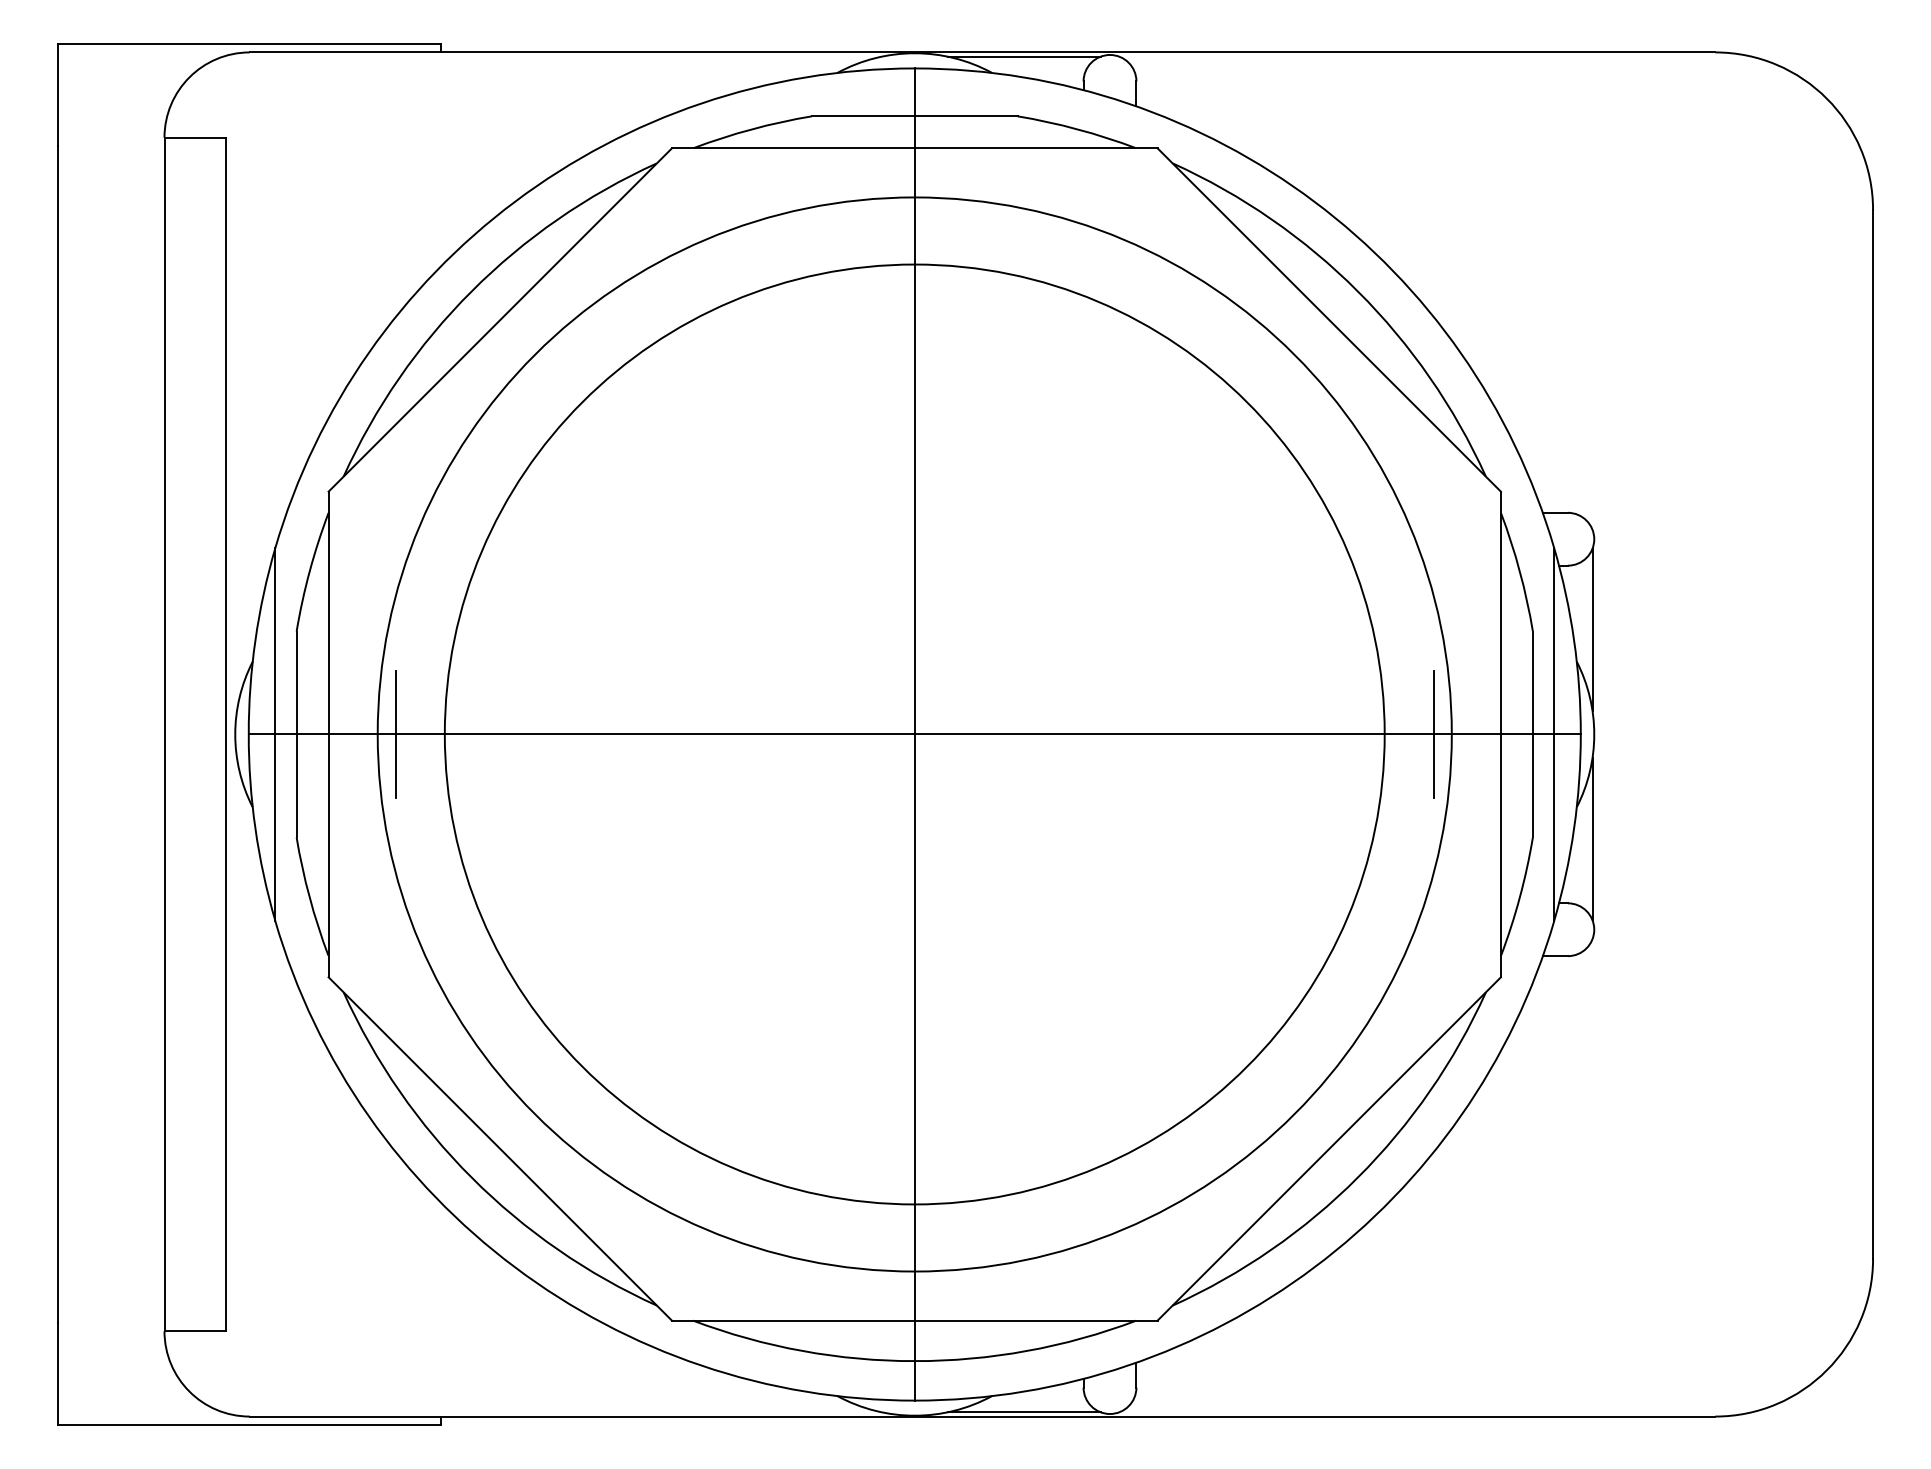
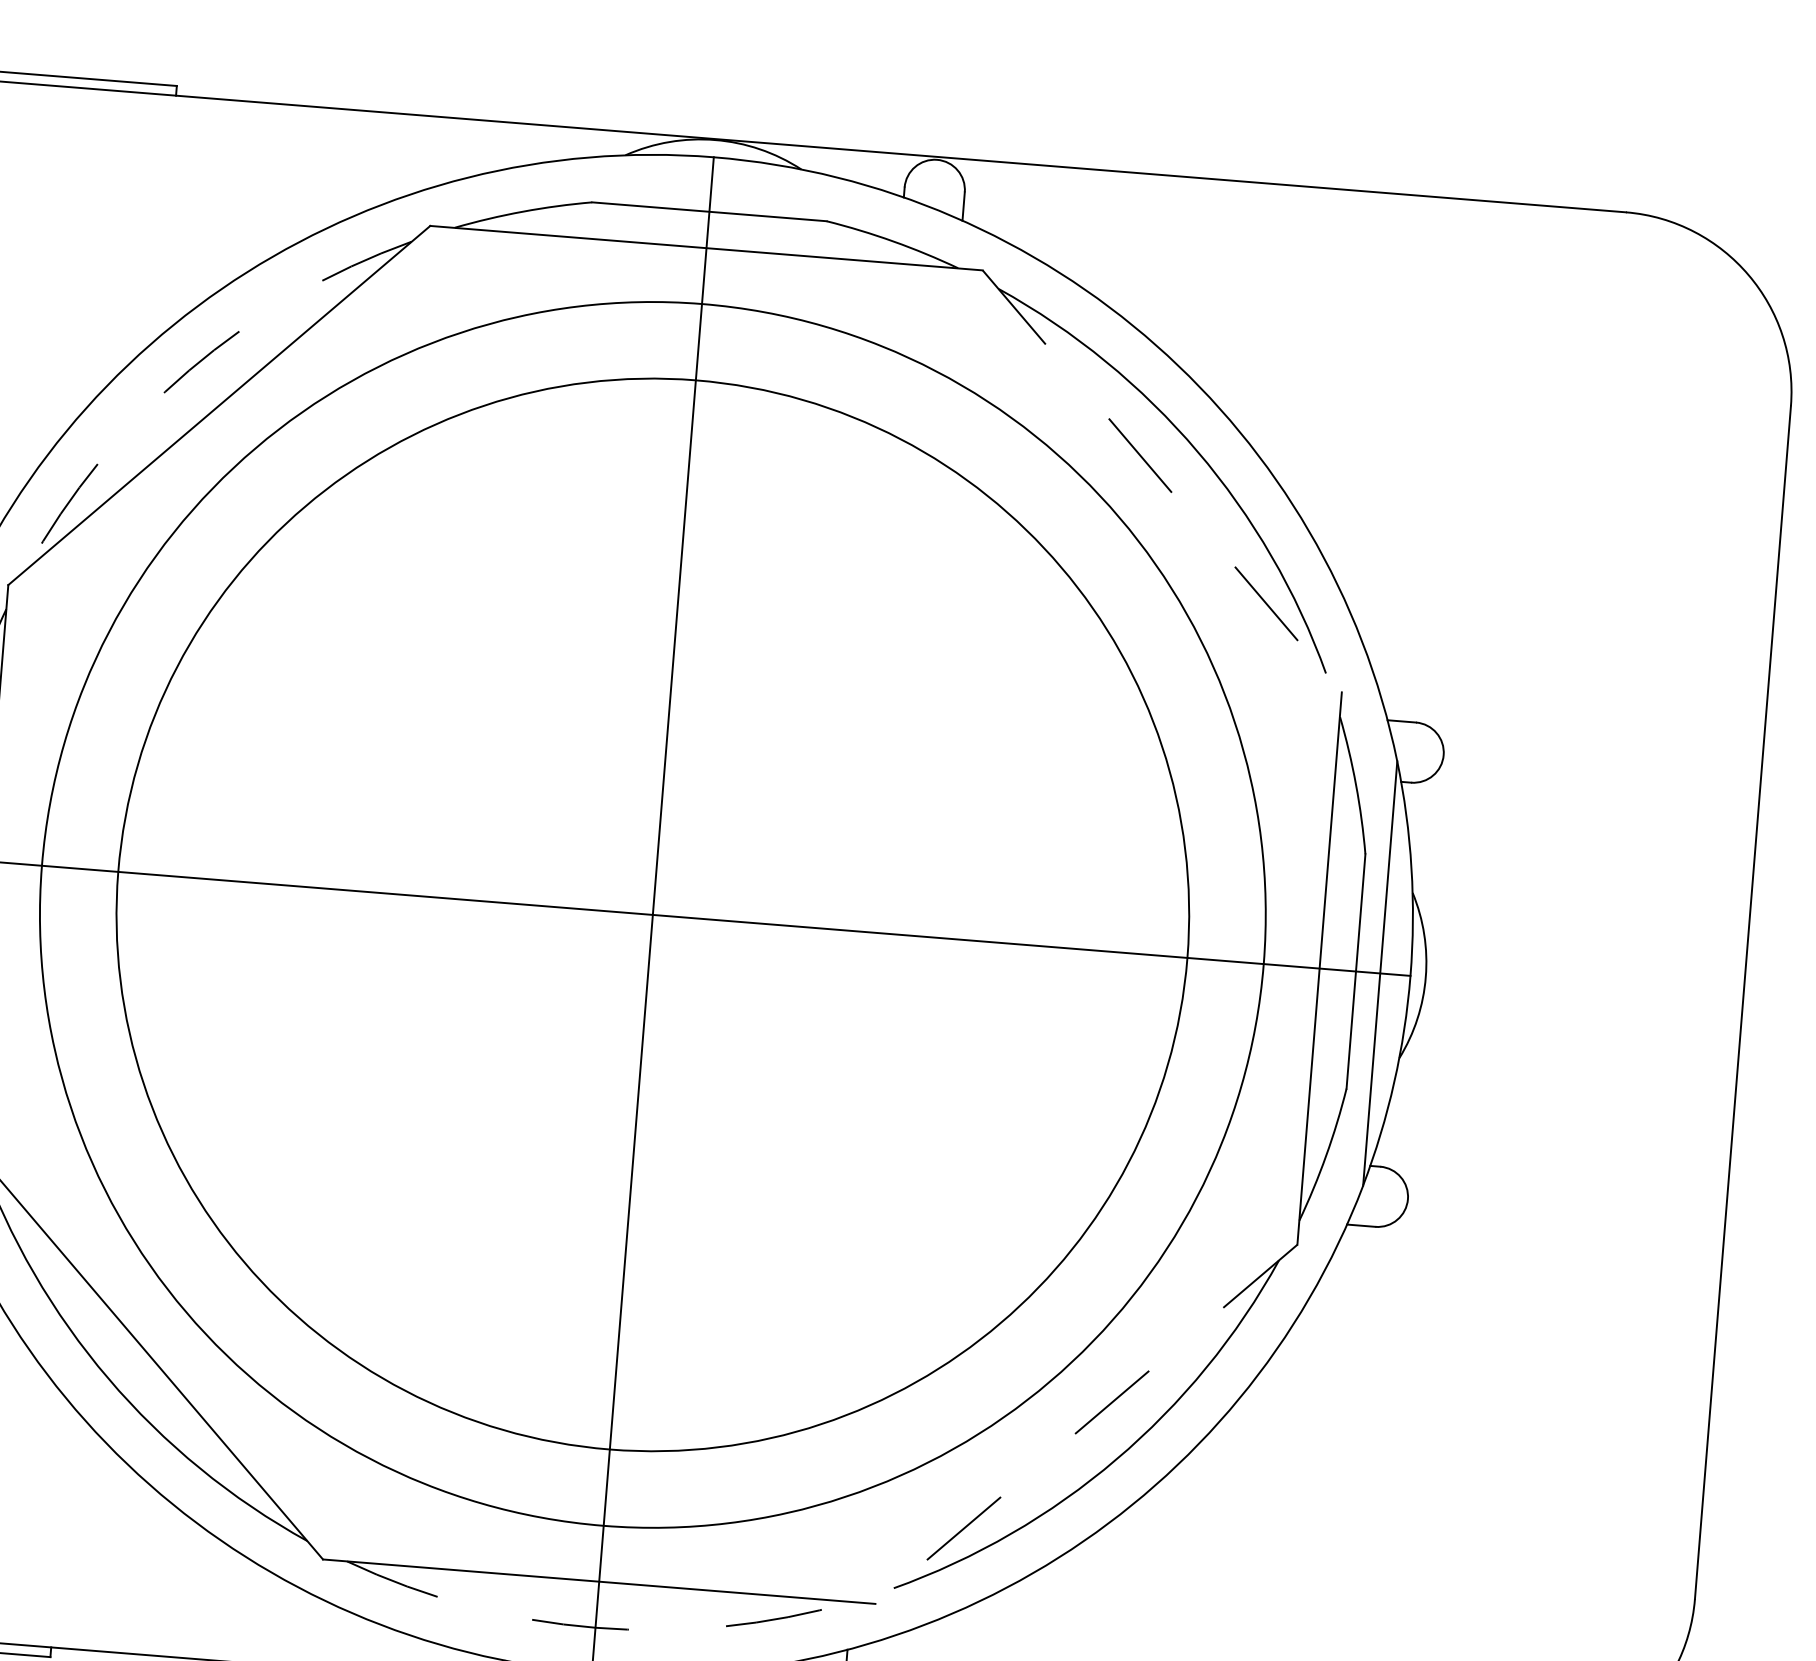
line: (1023, 56) -> (838, 153), removed
arc: (471, 291) -> (189, 370), solid -> dashed
line: (1329, 320) -> (1162, 481), solid -> dashed
line: (1592, 629) -> (1433, 857), removed
line: (395, 734) -> (62, 867), removed
line: (1433, 734) -> (1242, 962), removed
line: (1592, 838) -> (1414, 1095), removed
line: (1329, 1148) -> (1086, 1423), solid -> dashed
arc: (914, 1361) -> (595, 1628), solid -> dashed

